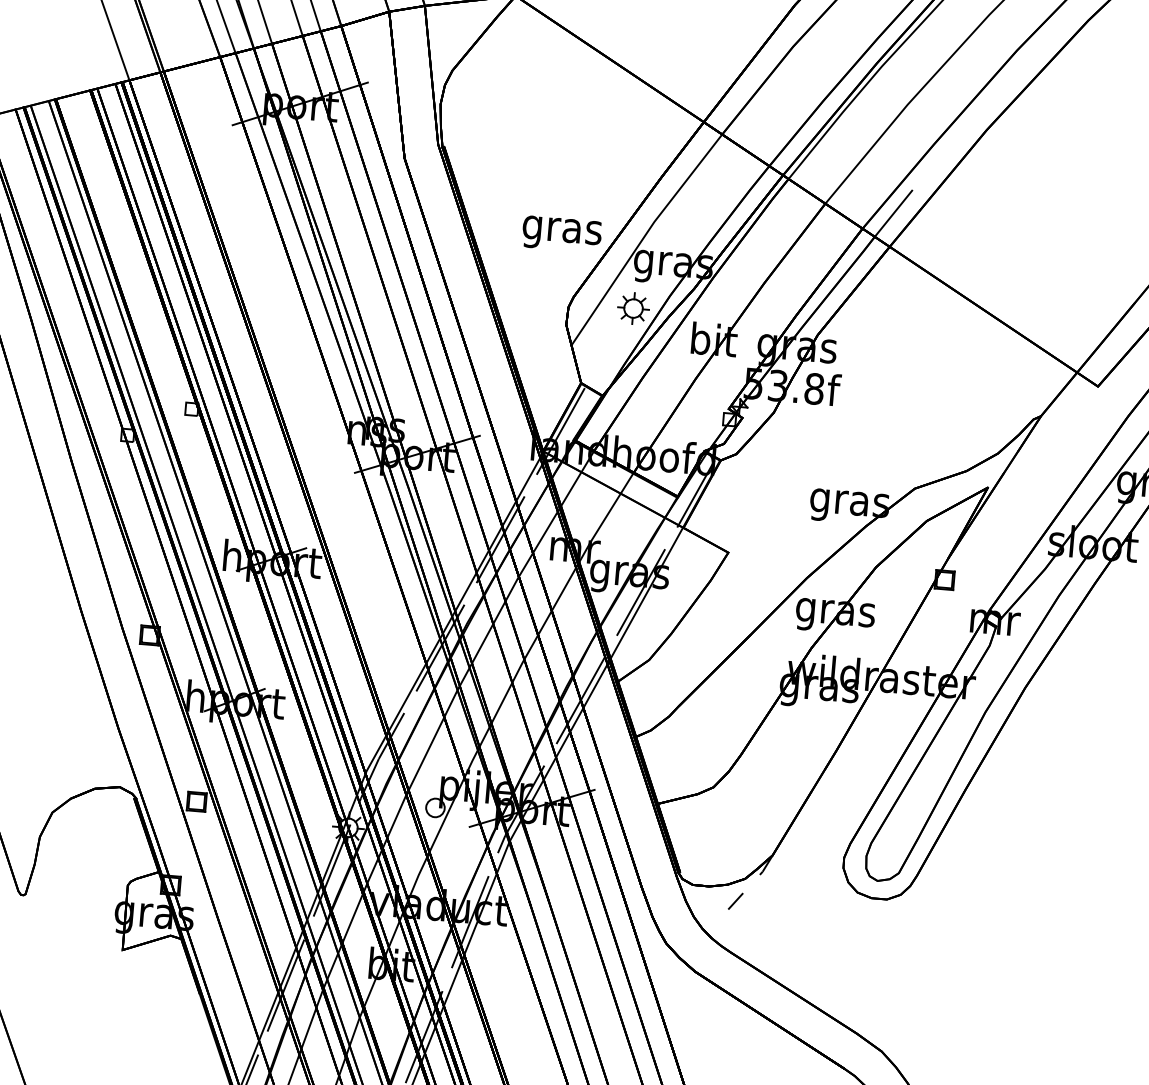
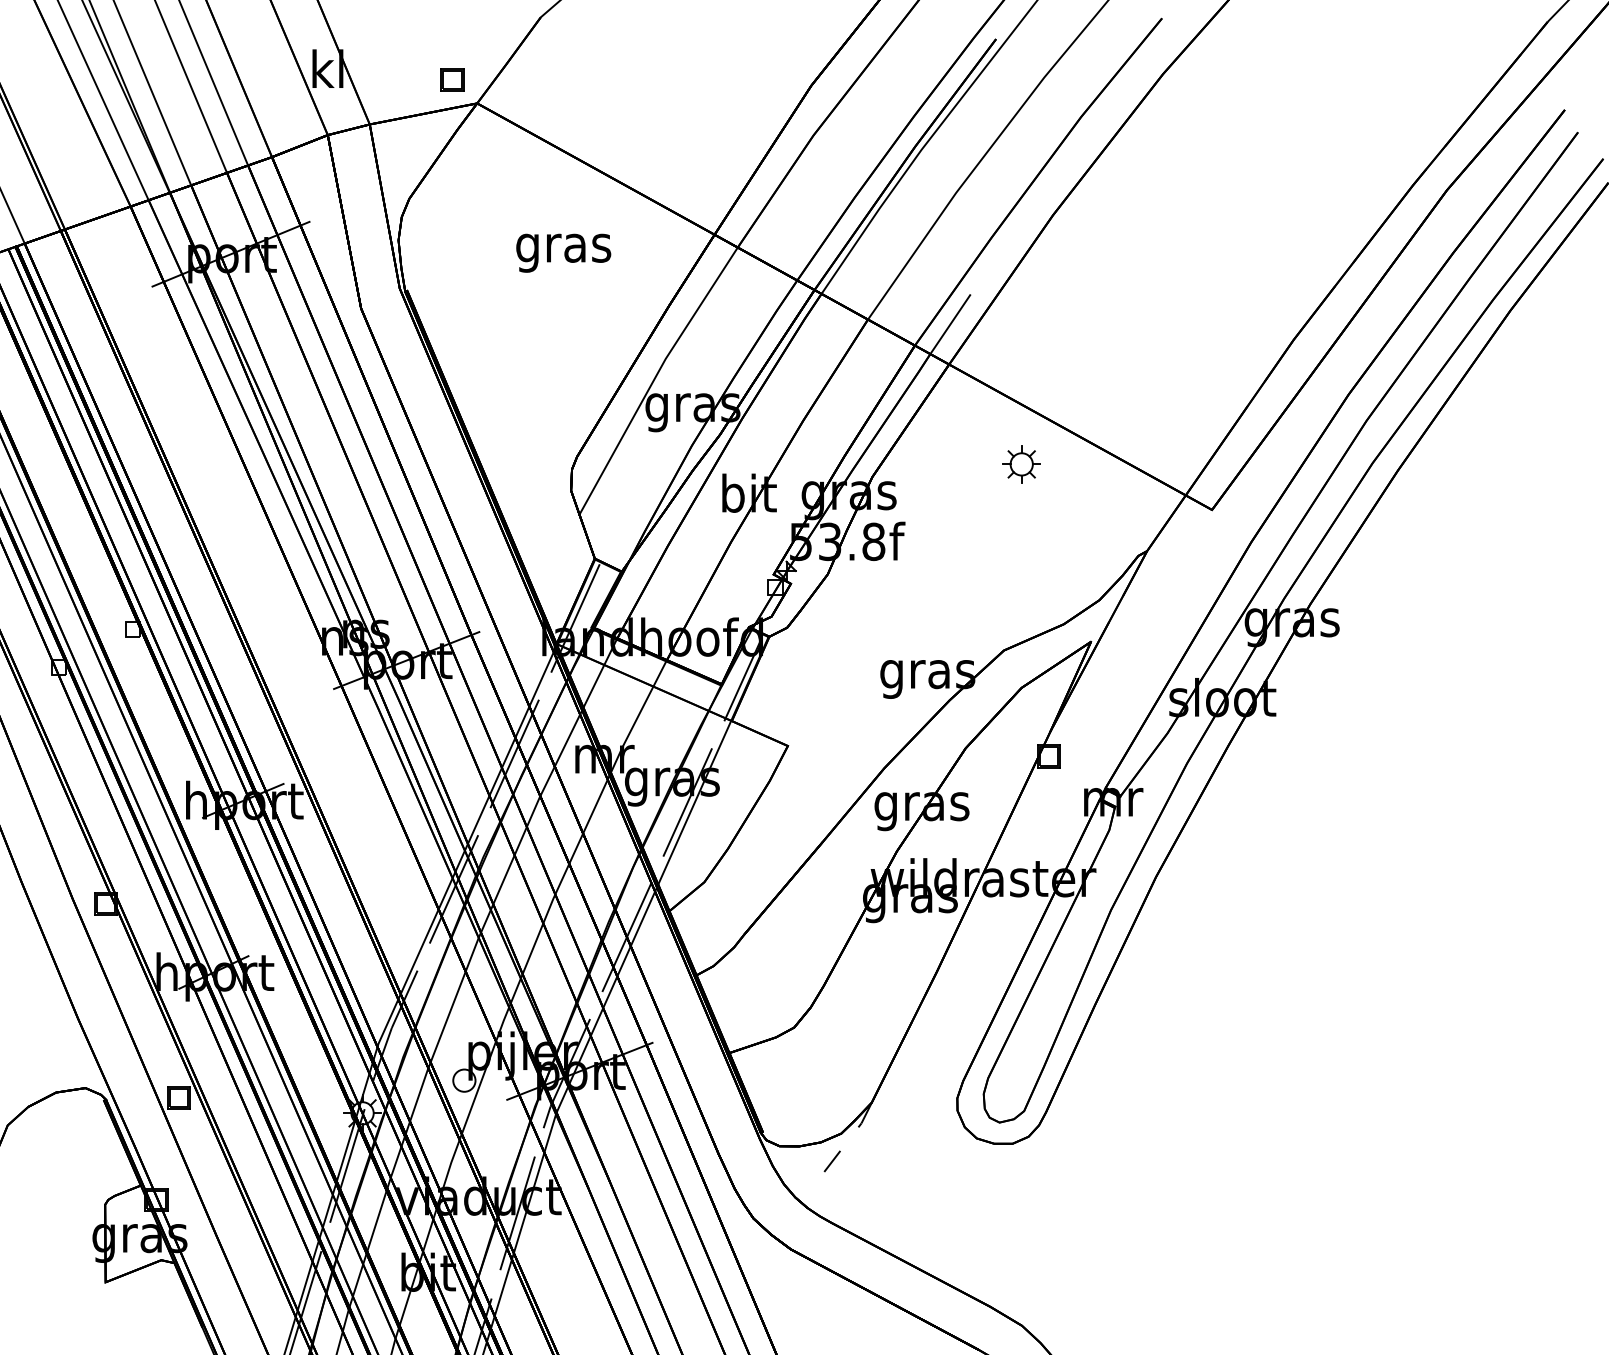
text: (561, 233) -> (563, 252), moved
part: (633, 308) -> (1021, 464), moved

